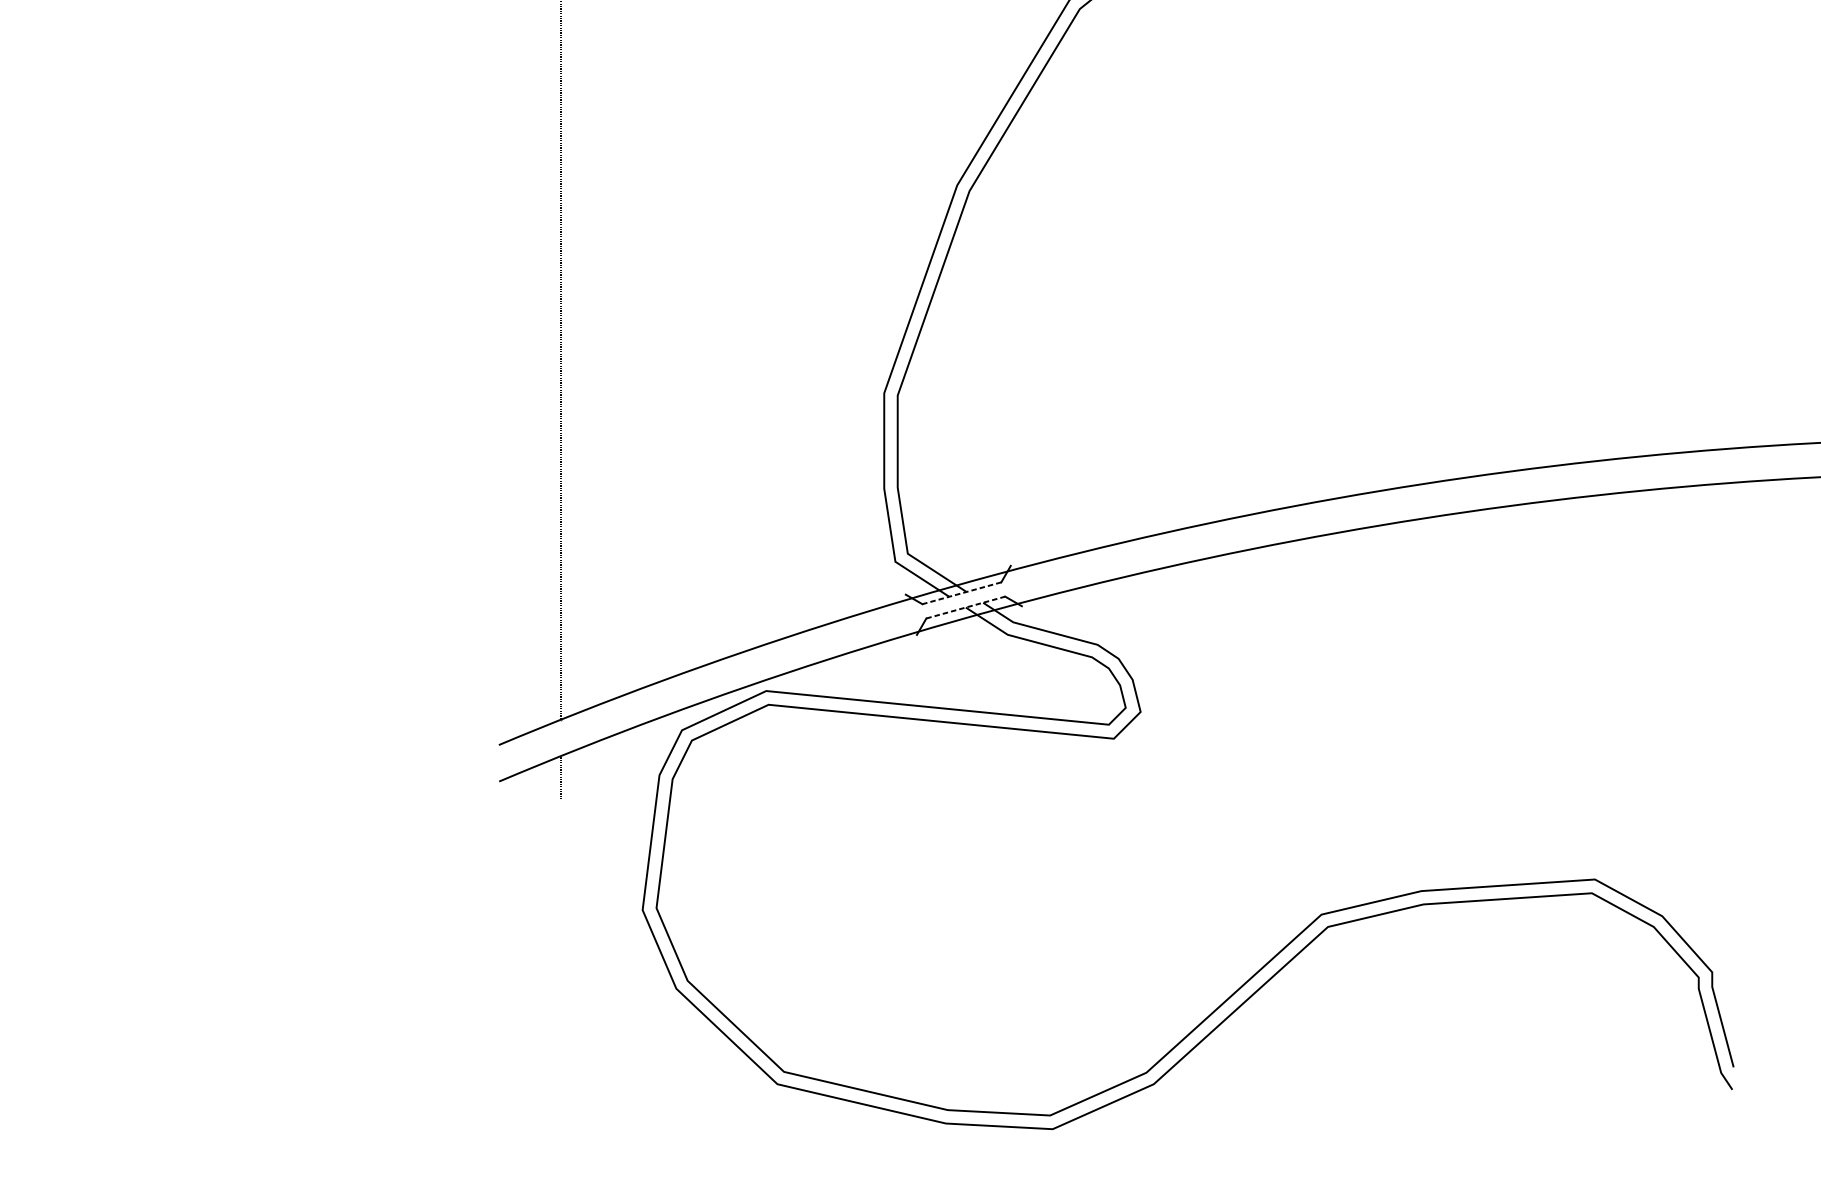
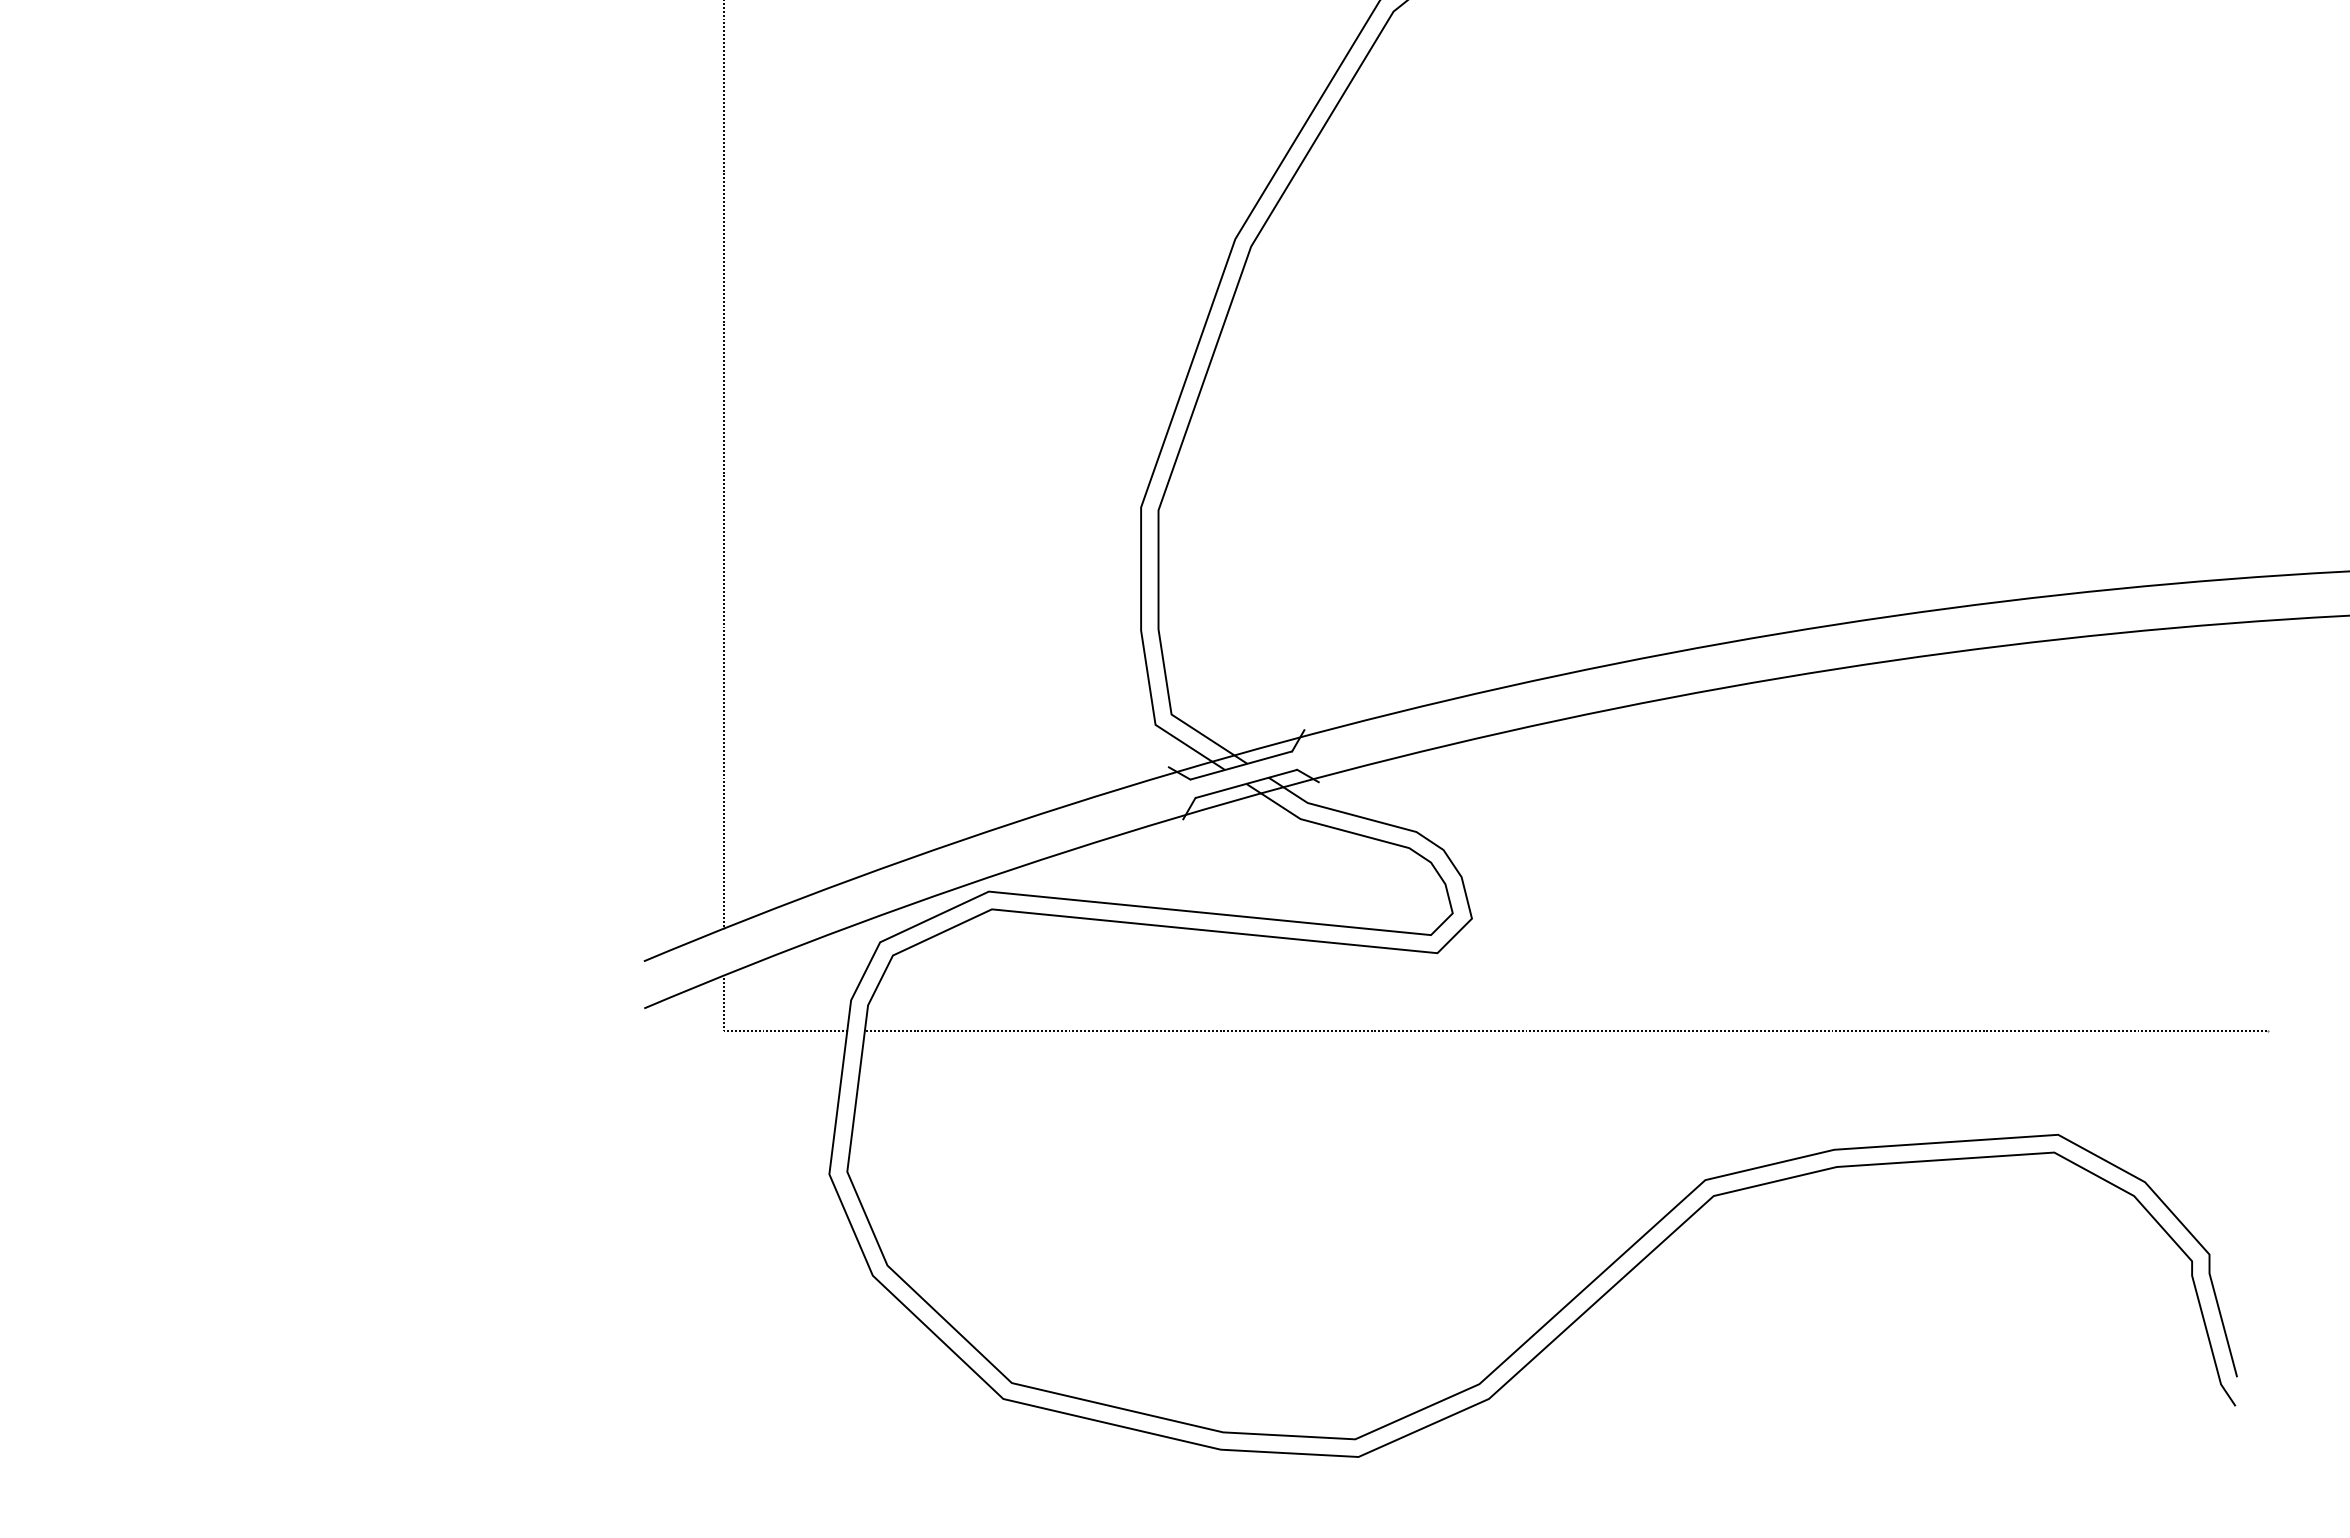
line: (962, 593) -> (1241, 765), dashed -> solid
line: (965, 607) -> (1246, 783), dashed -> solid
line: (608, 799) -> (785, 1031), added
line: (1213, 799) -> (1565, 1031), added

